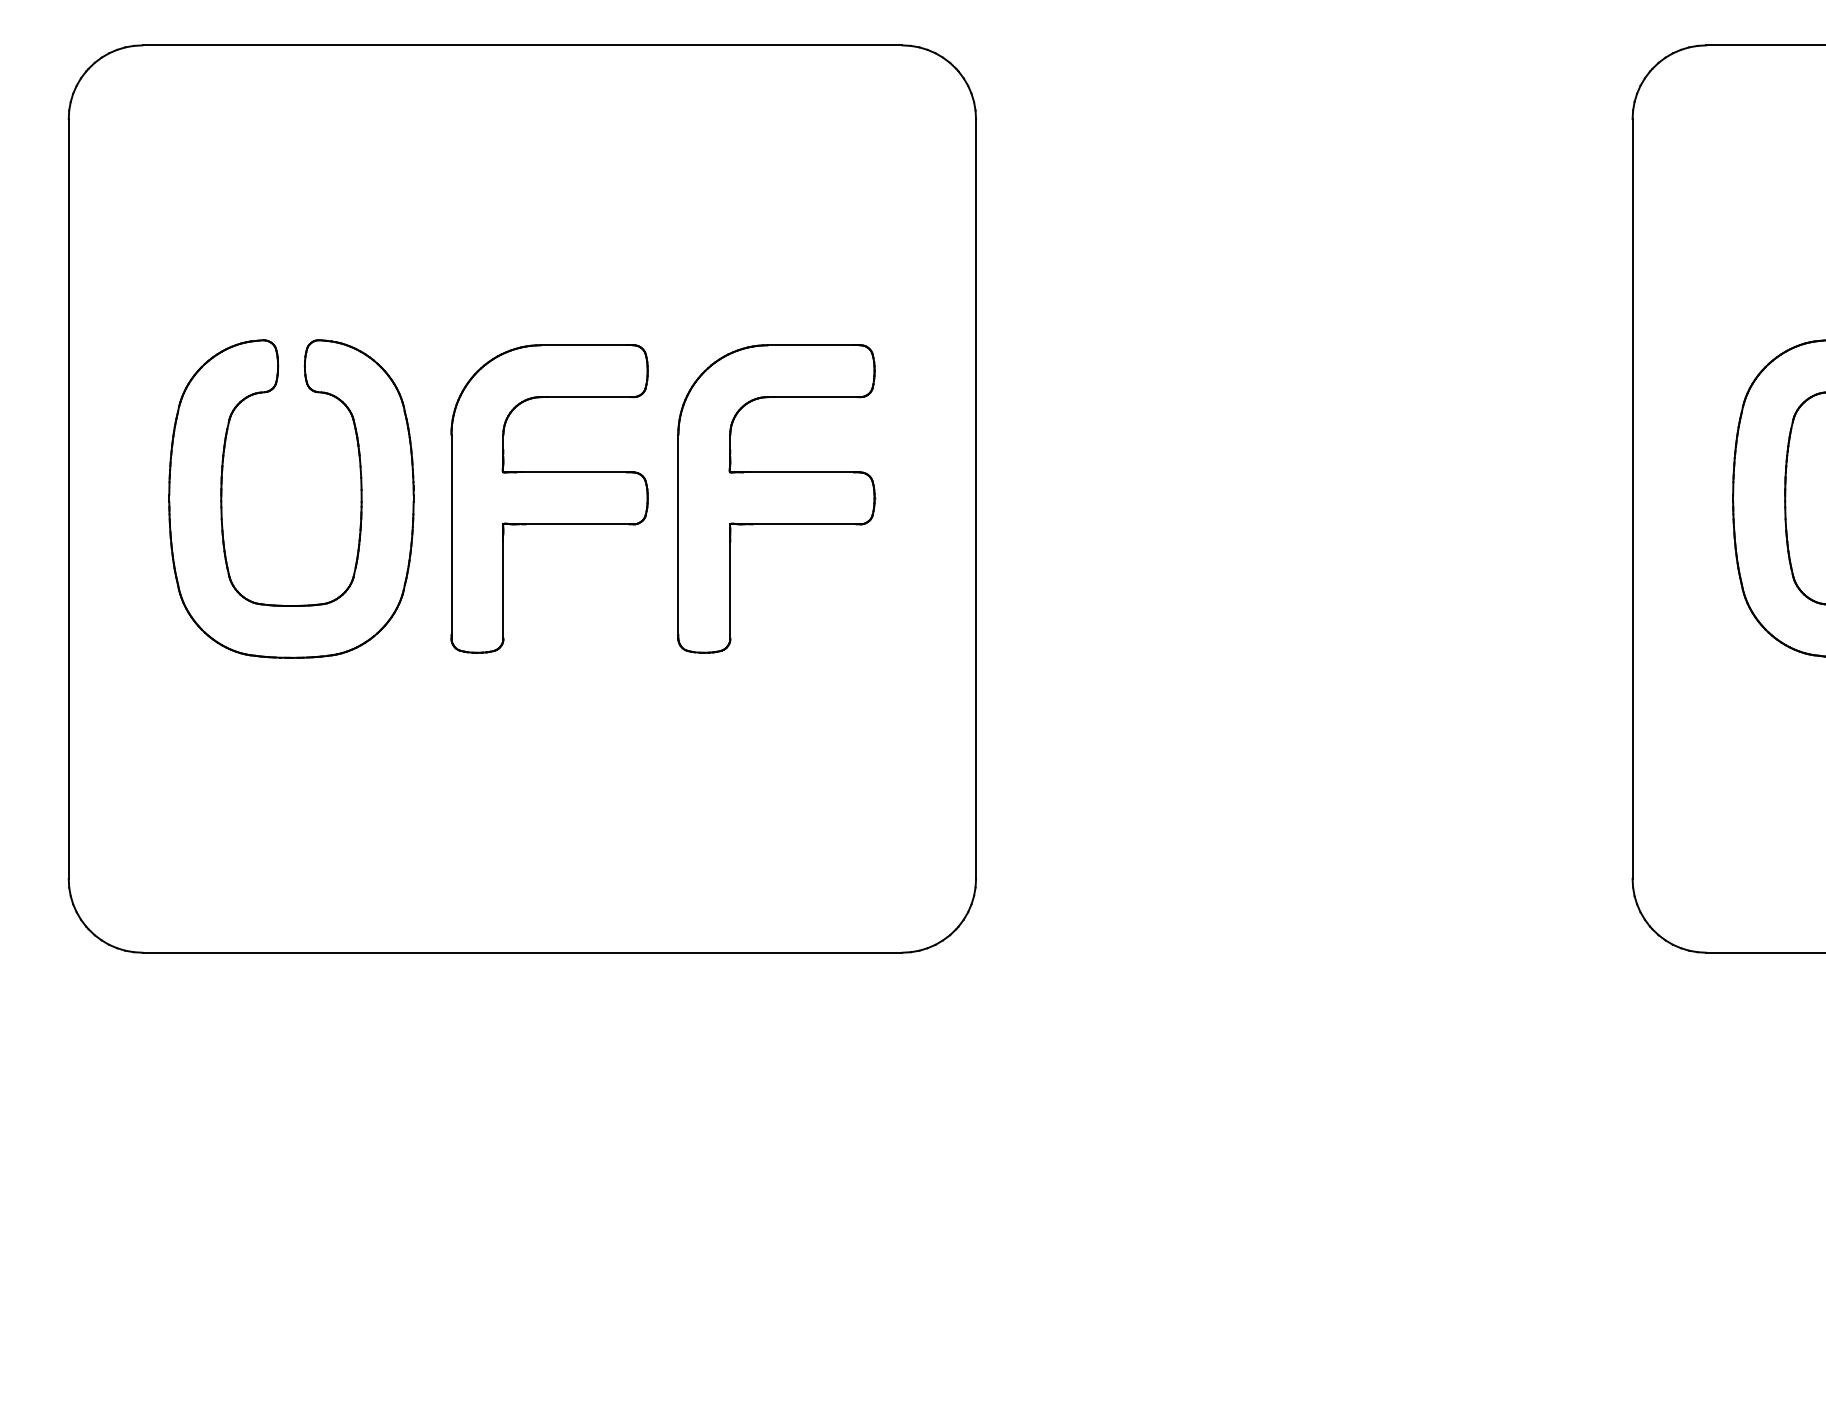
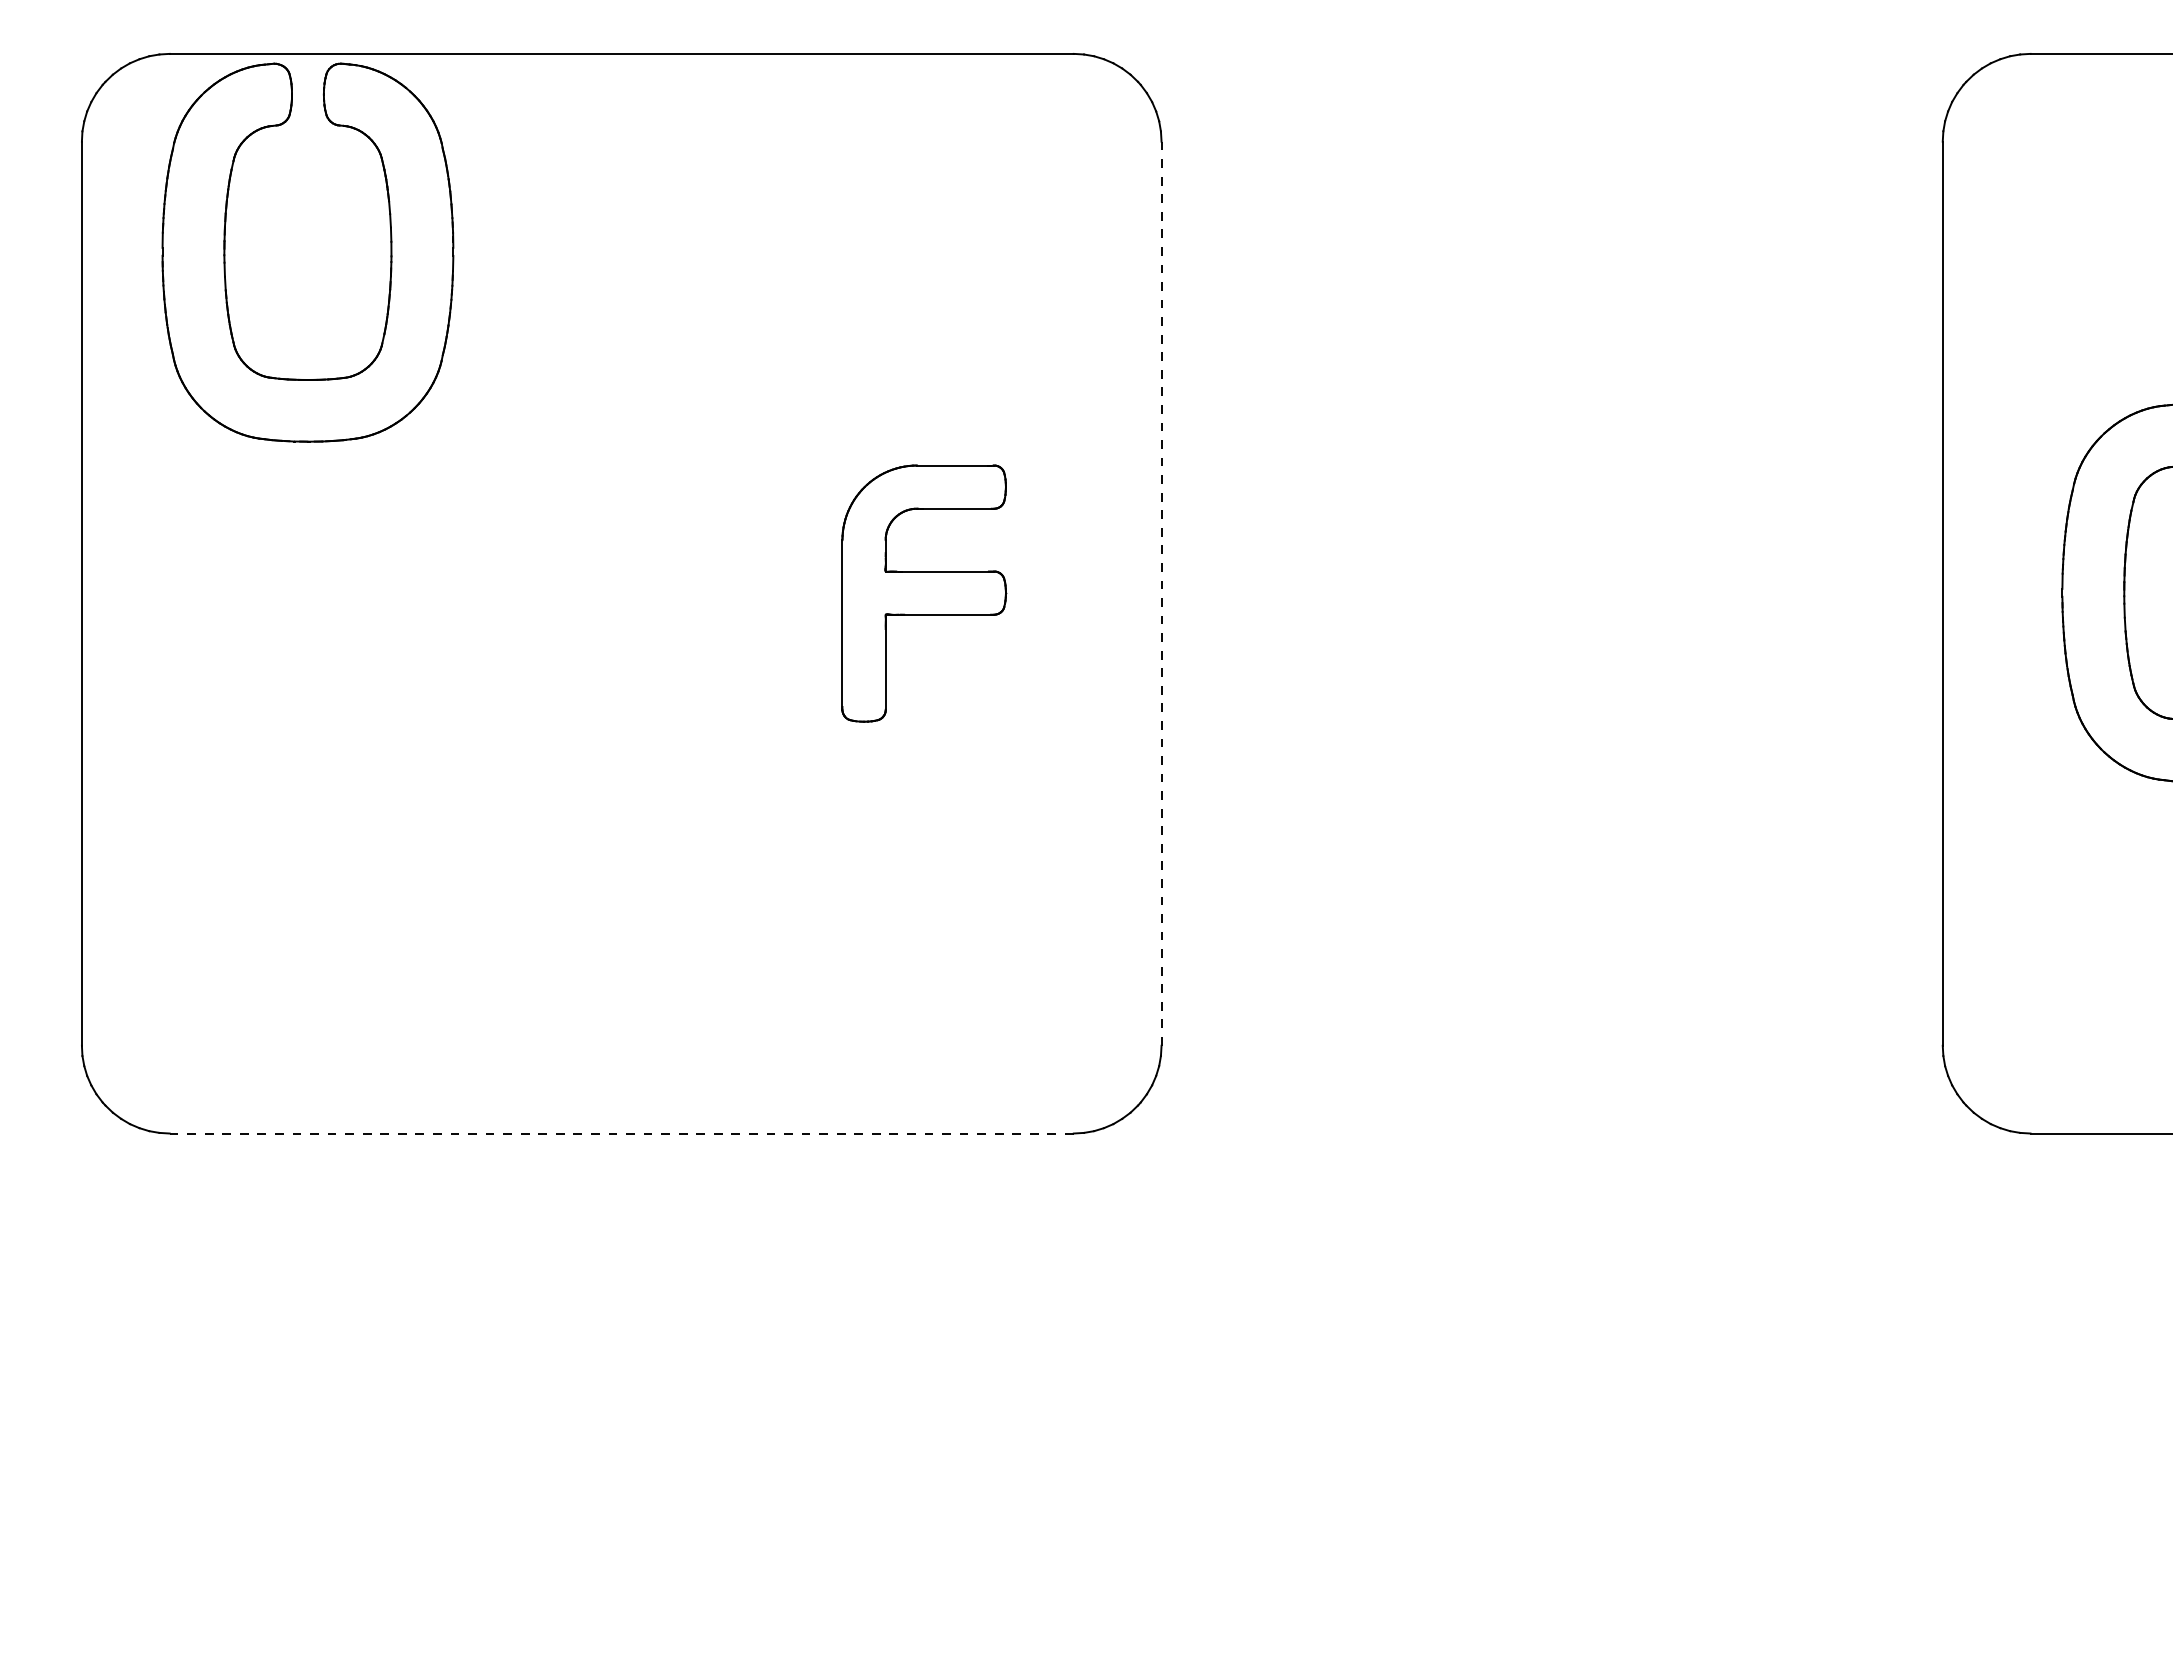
part: (222, 498) -> (225, 252), moved
part: (549, 498) -> (653, 593), removed
part: (776, 498) -> (924, 593), size x0.7
line: (976, 499) -> (1161, 594), solid -> dashed
line: (522, 952) -> (621, 1133), solid -> dashed

